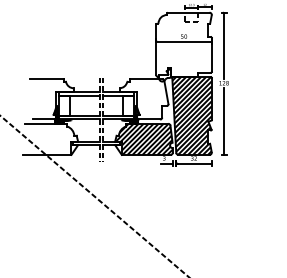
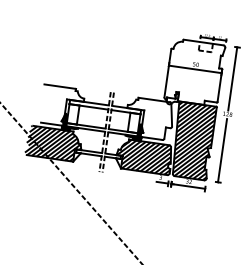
hatch: (48, 138) -> (53, 143), added

